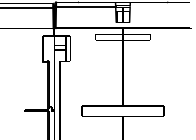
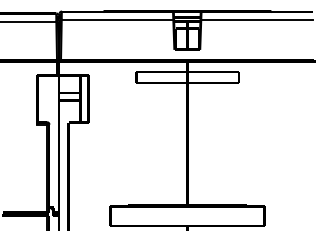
line: (159, 6) -> (255, 19), added

